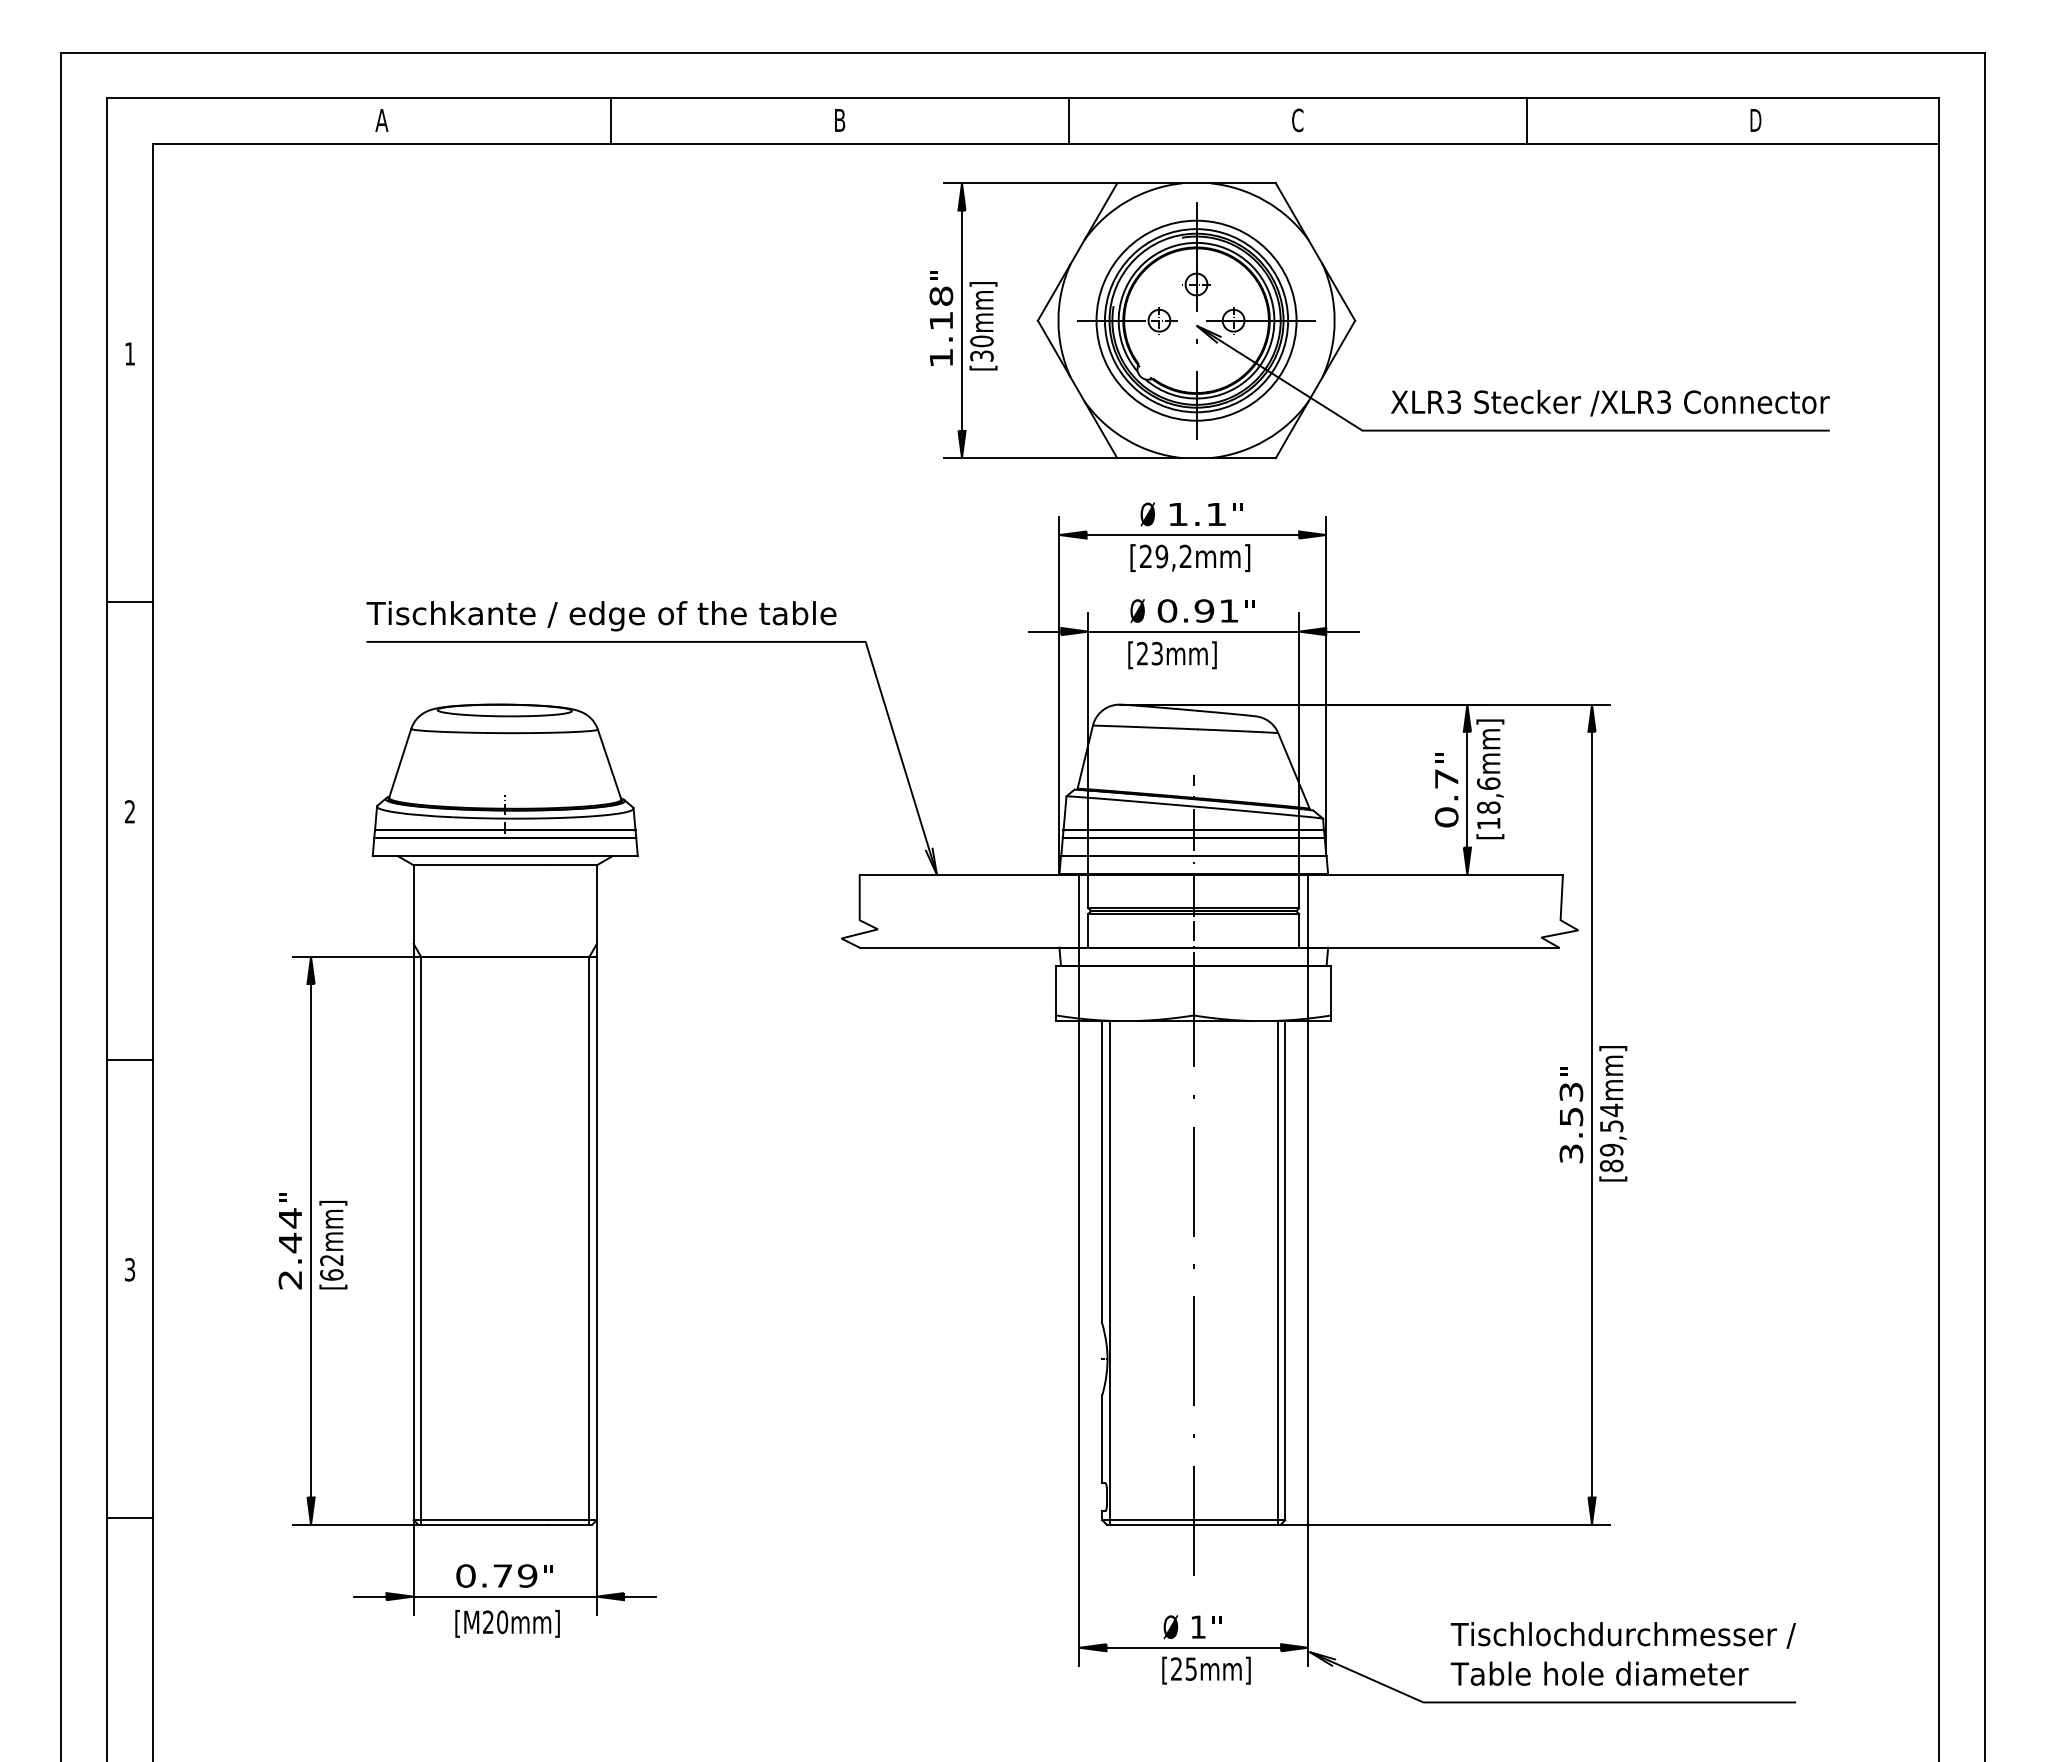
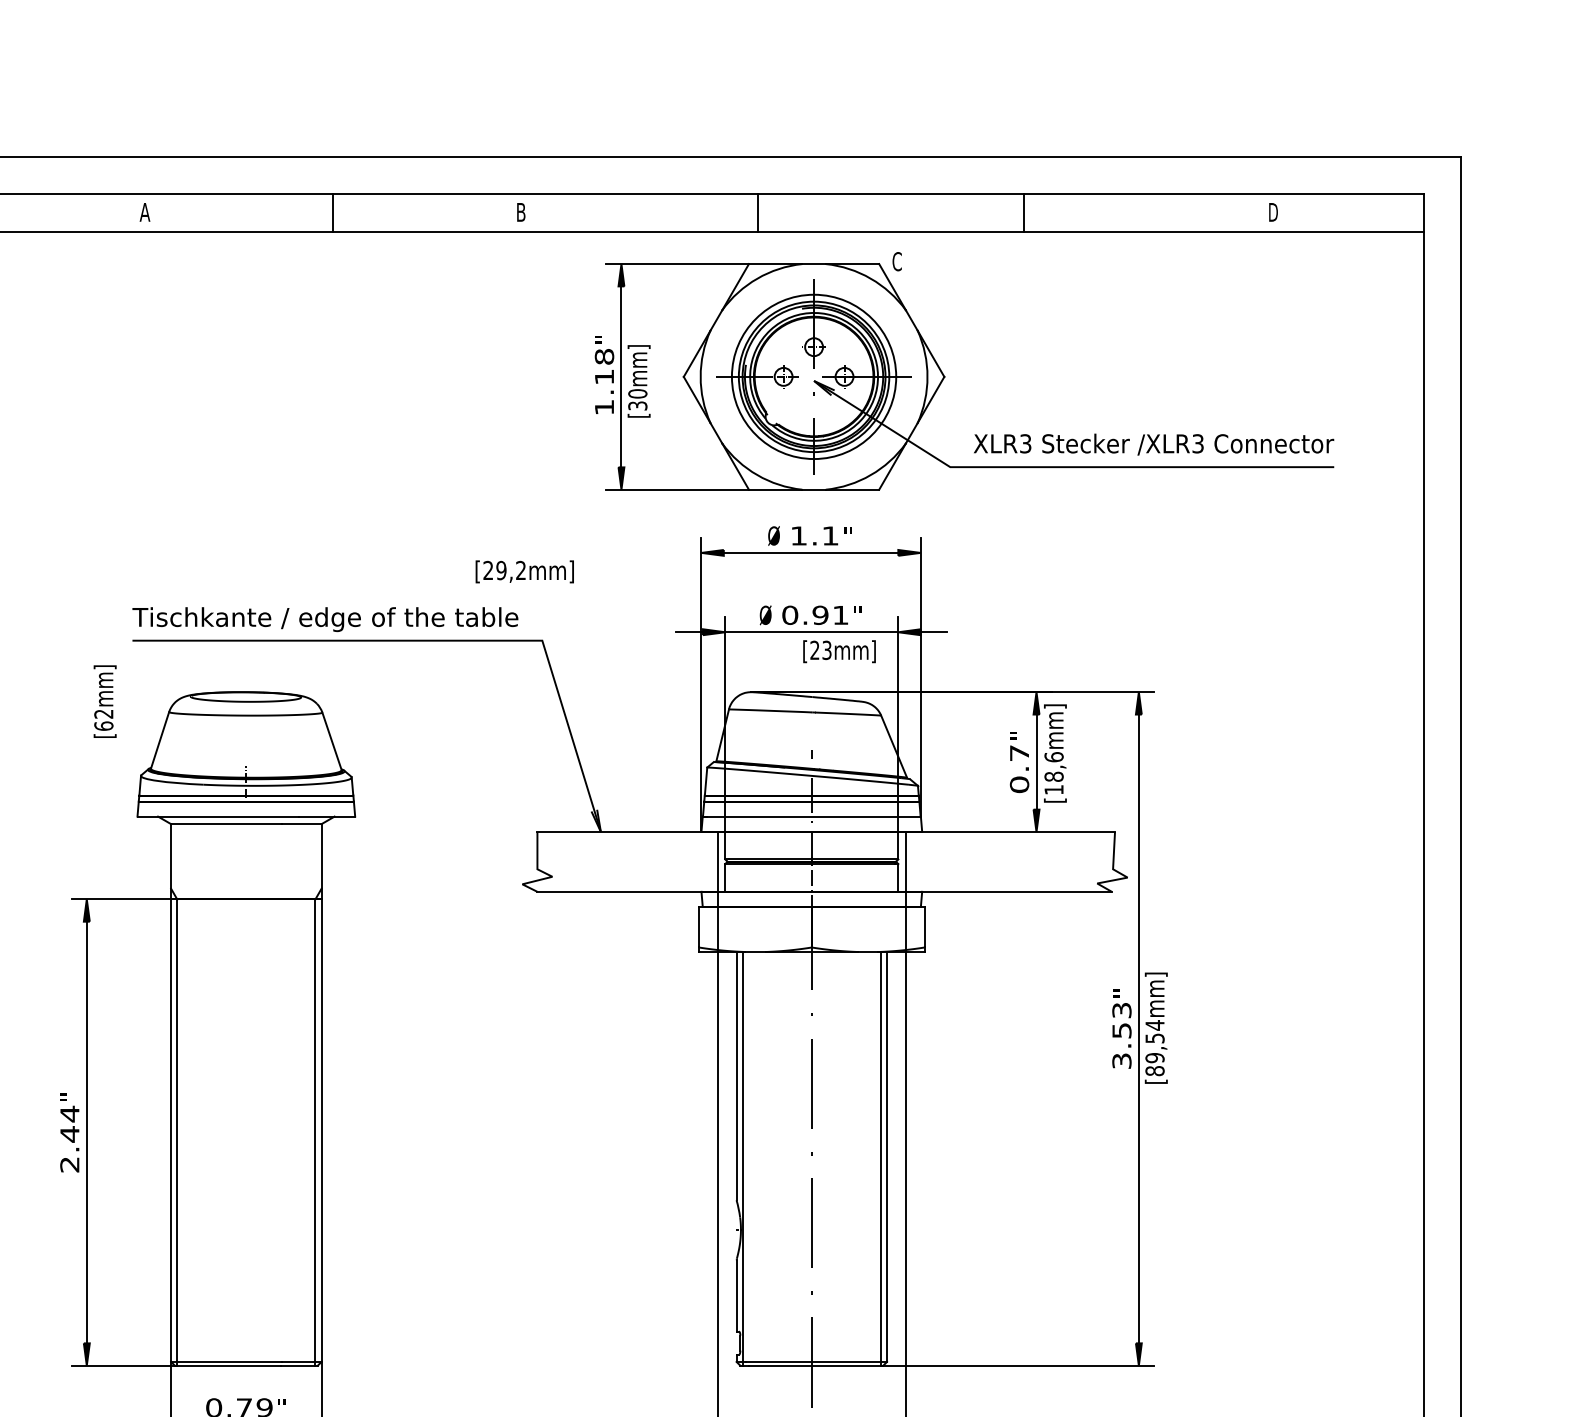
text: (1297, 120) -> (896, 261), moved
line: (1068, 121) -> (757, 213), moved
line: (1526, 121) -> (1024, 213), moved
text: (1190, 558) -> (524, 572), moved
text: (1172, 655) -> (839, 651), moved
text: (333, 1245) -> (105, 701), moved

